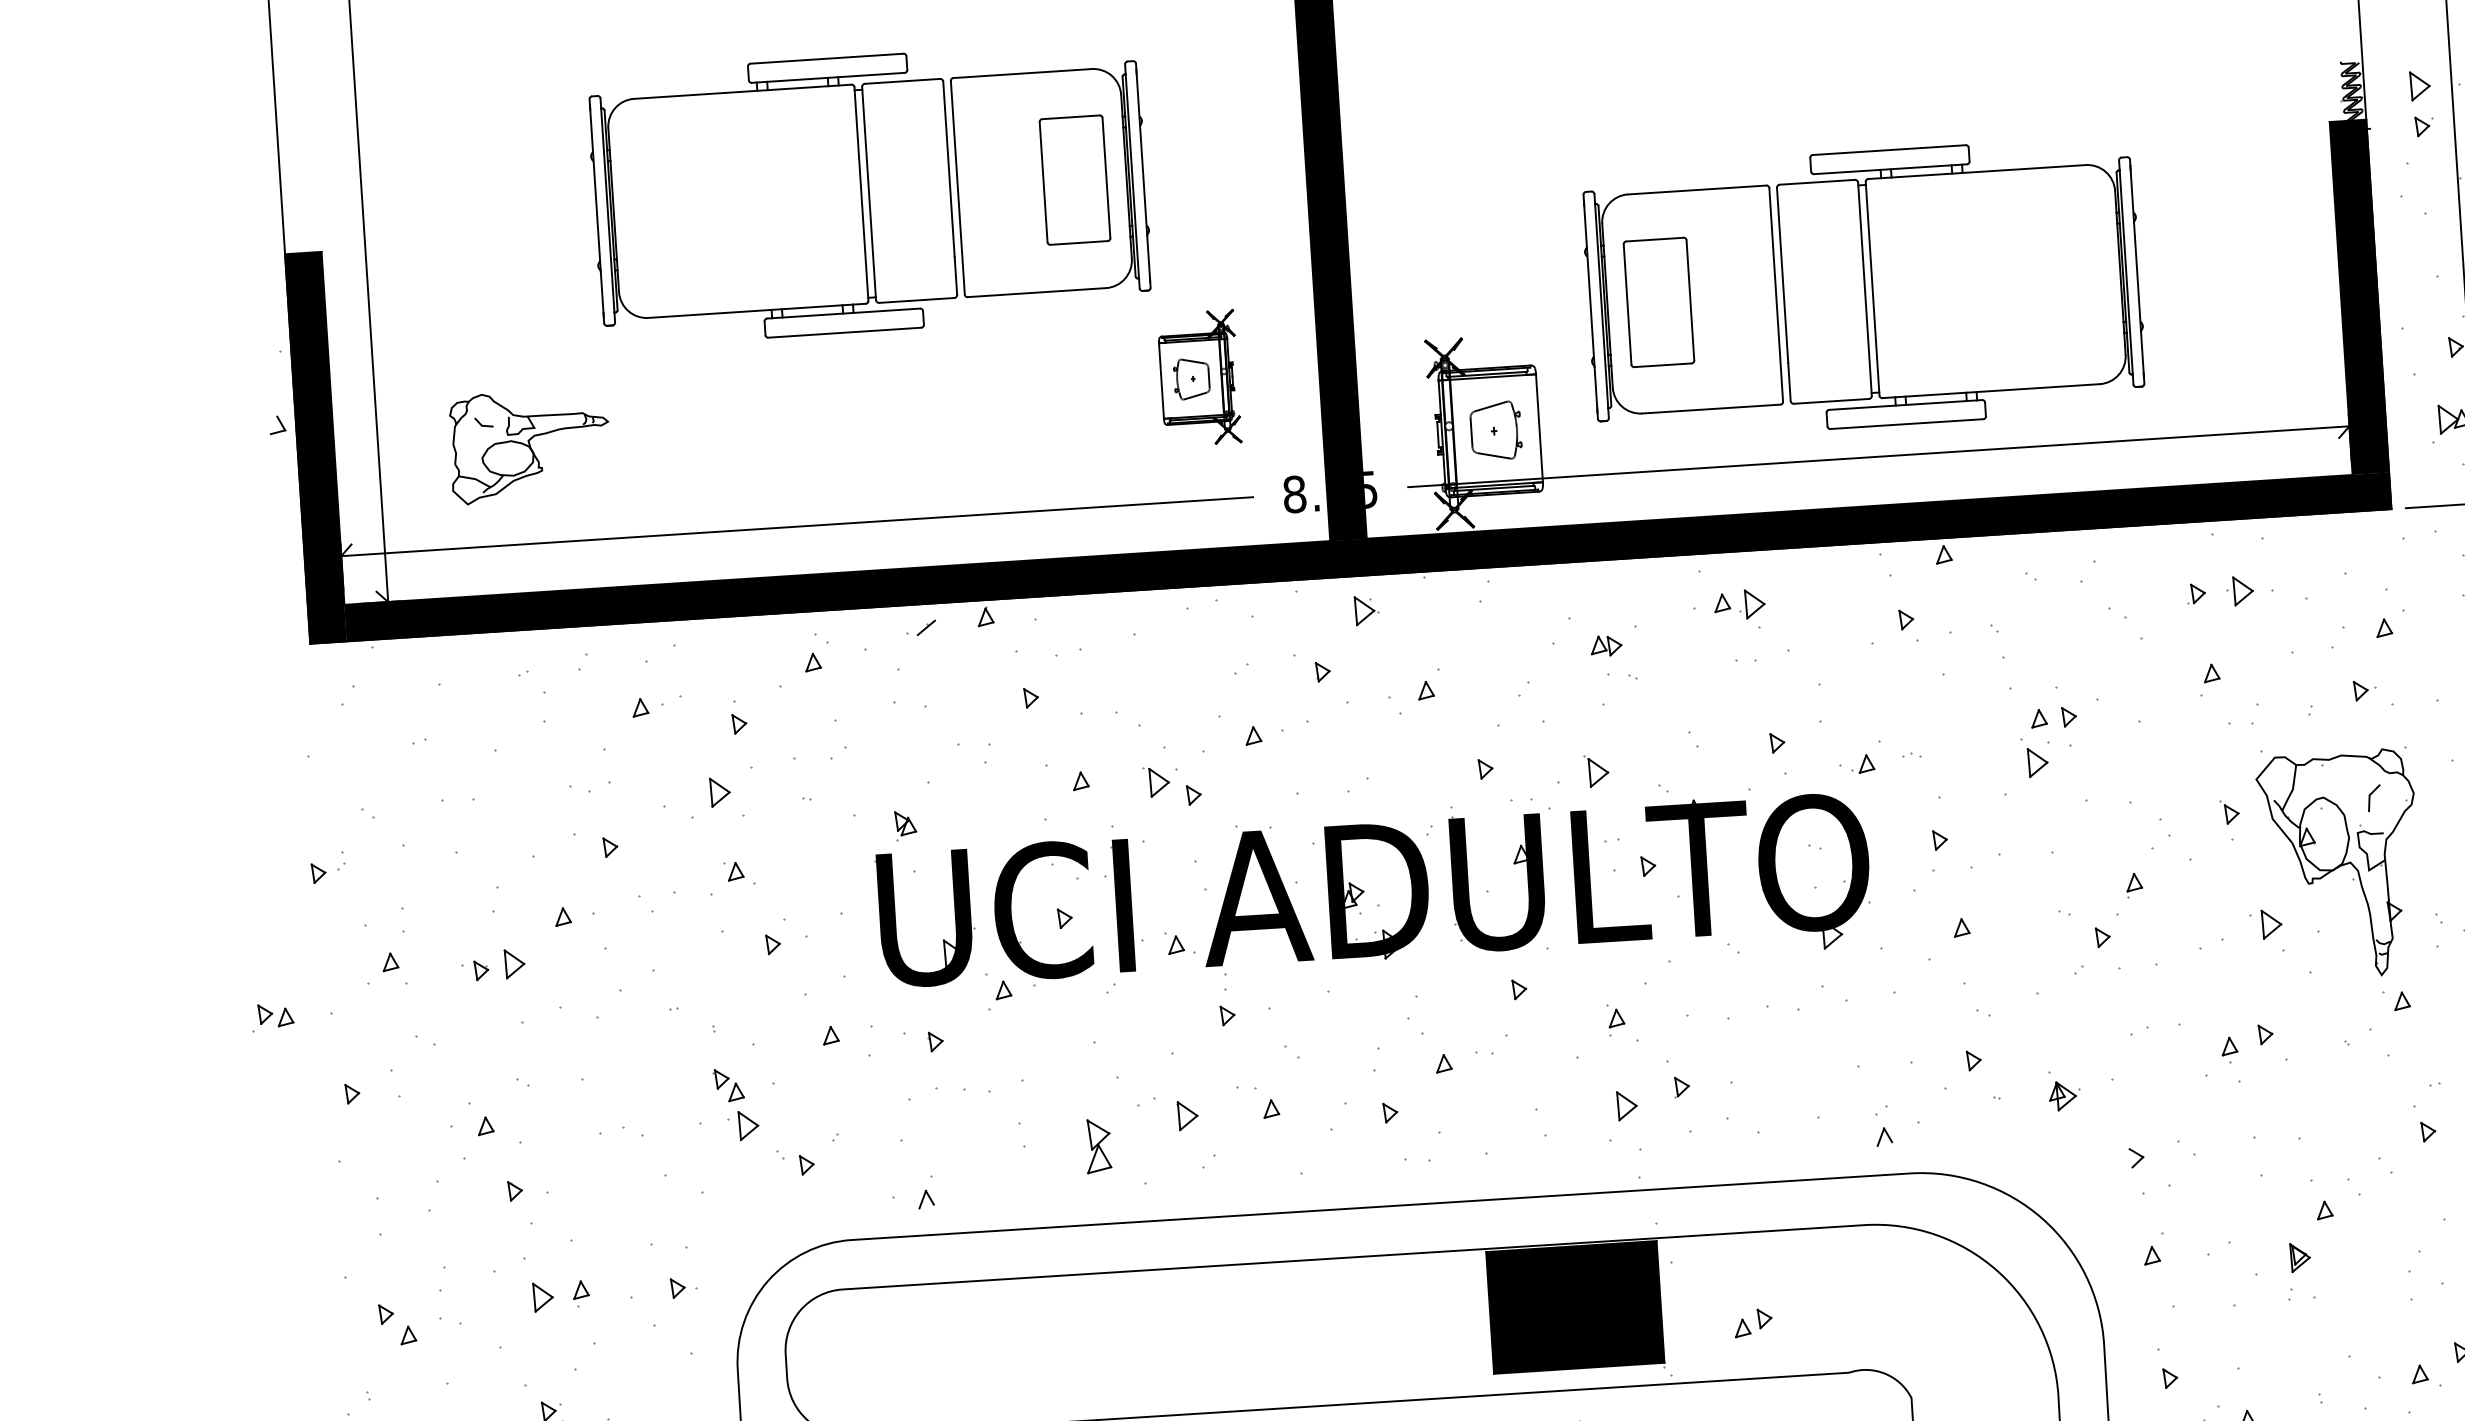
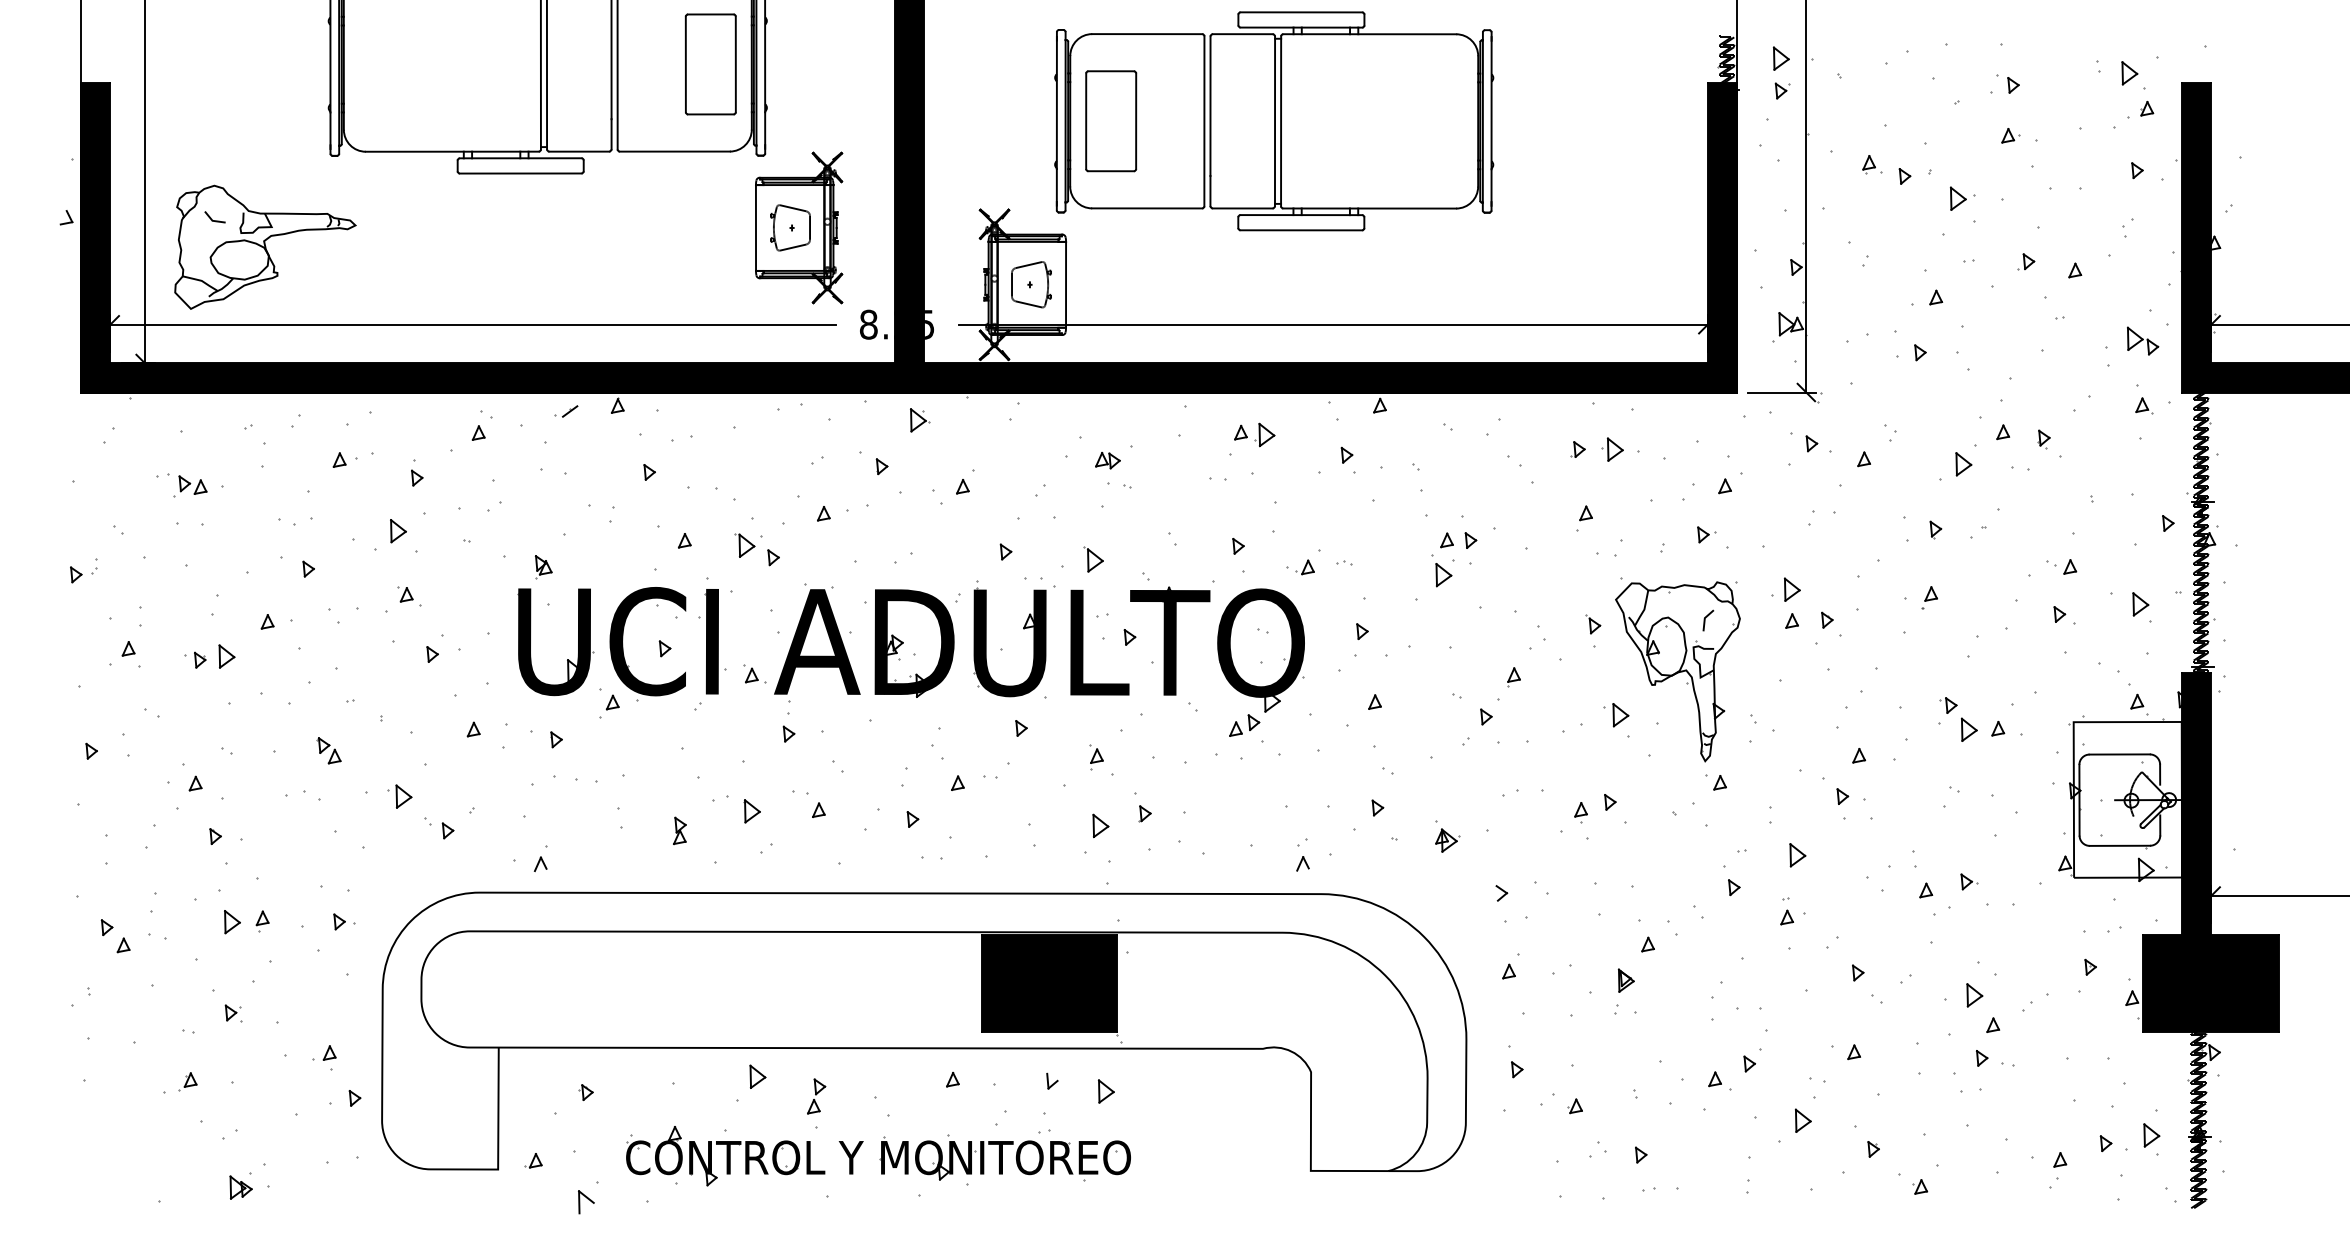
part: (1864, 289) -> (1274, 121), moved
part: (1199, 377) -> (799, 227), size x1.43
part: (530, 445) -> (265, 246), size x1.43
part: (1739, 604) -> (1254, 434), moved
part: (272, 1017) -> (190, 486), moved
part: (727, 1085) -> (328, 750), moved
part: (1097, 1145) -> (679, 830), size x0.62
part: (1753, 1322) -> (1244, 725), moved

